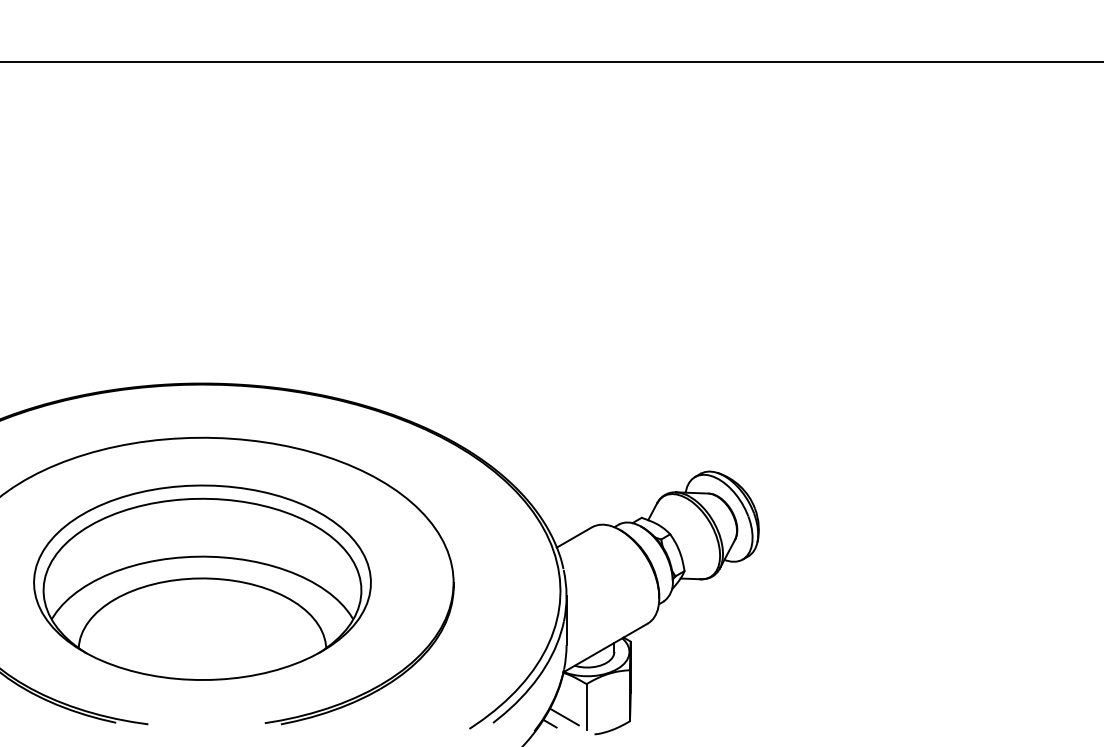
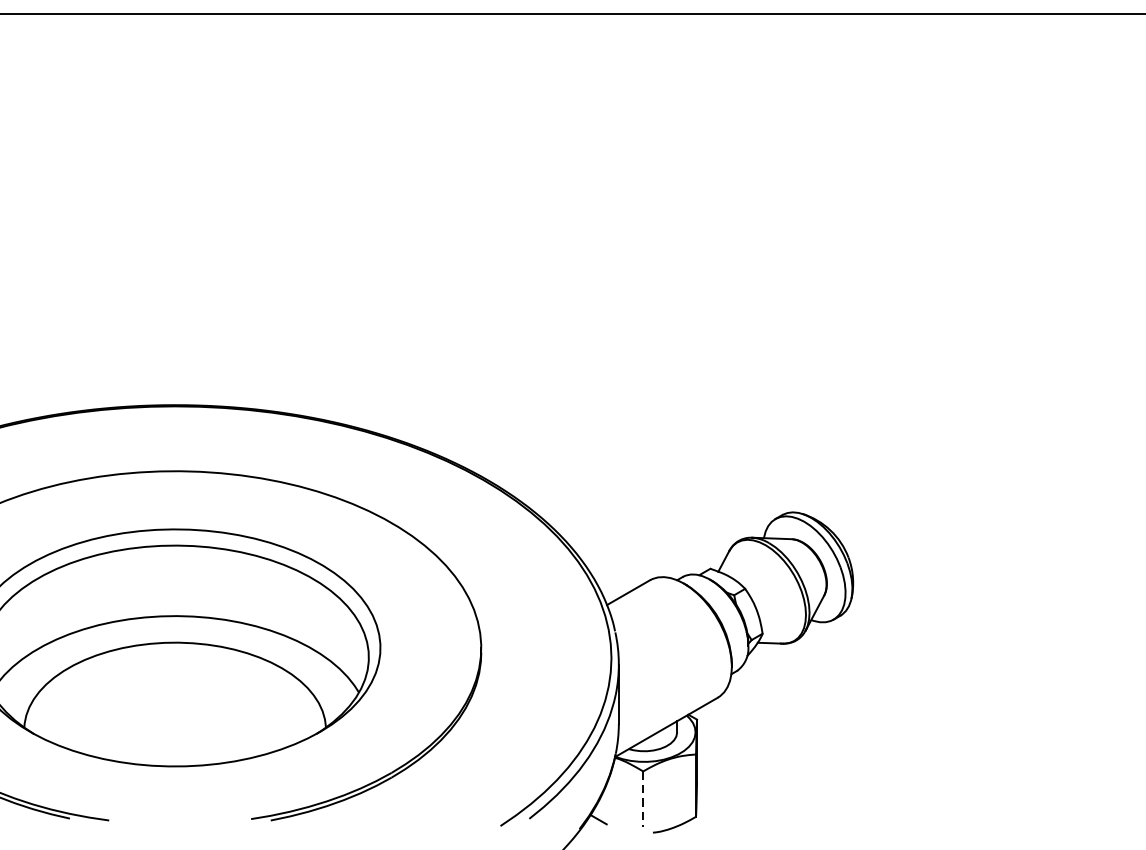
line: (586, 706) -> (643, 798), solid -> dashed
line: (563, 716) -> (615, 810), removed

